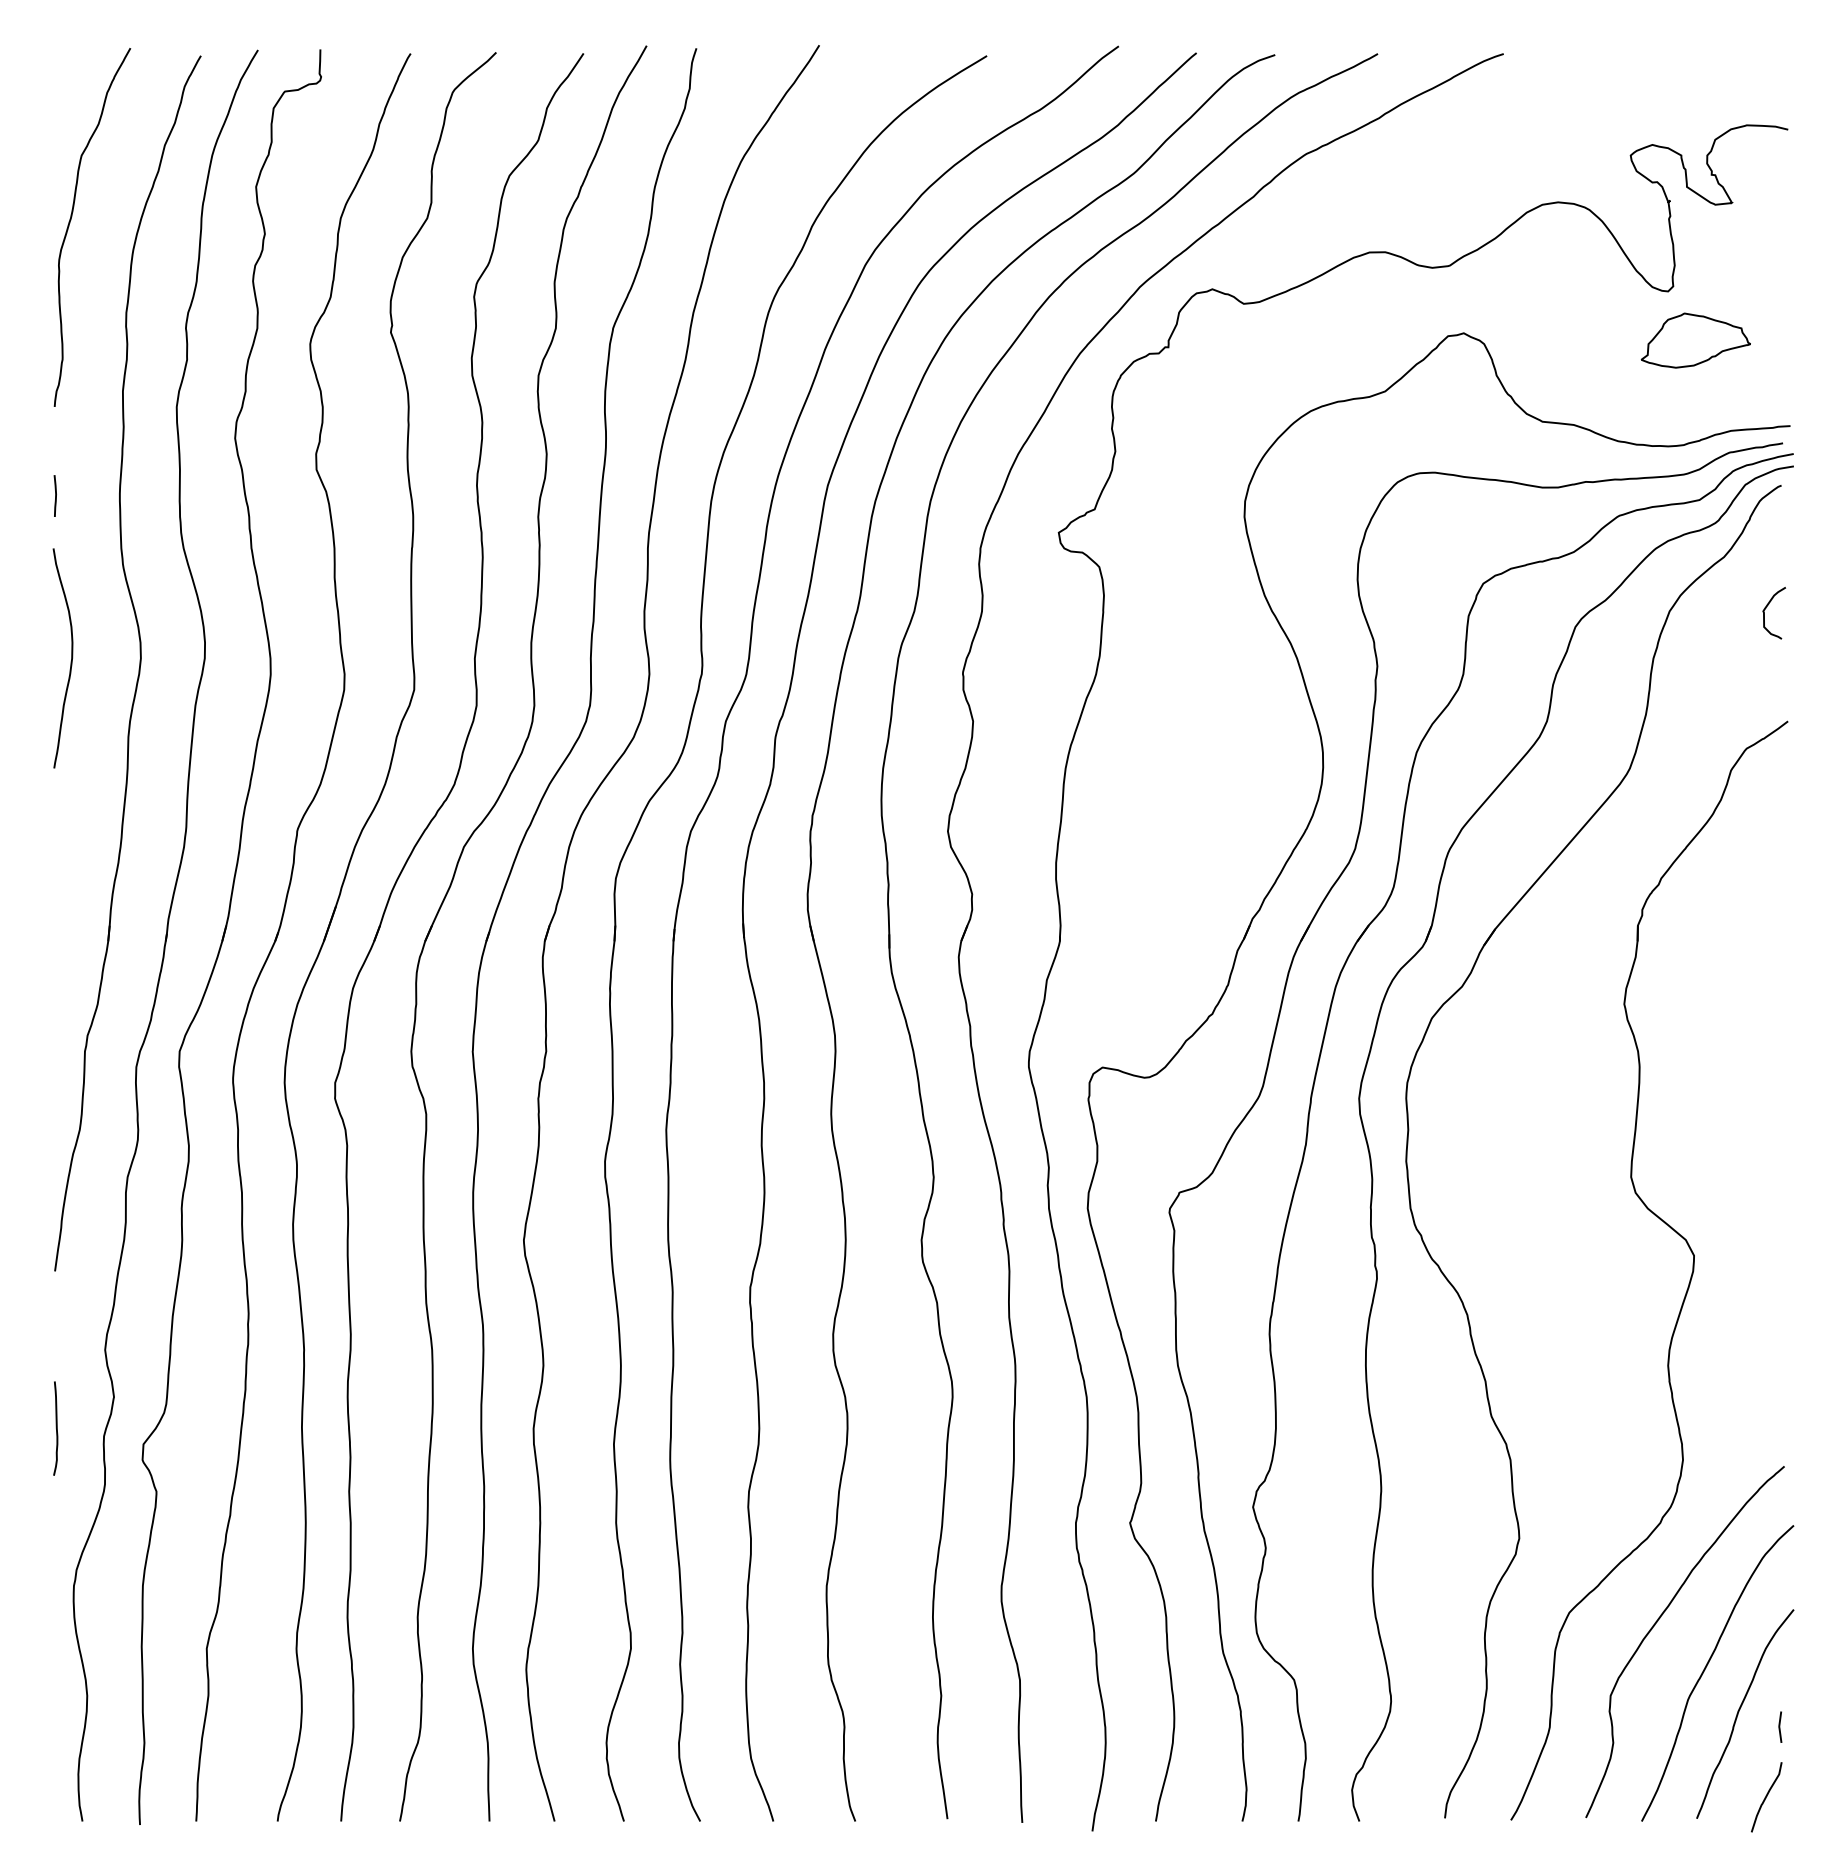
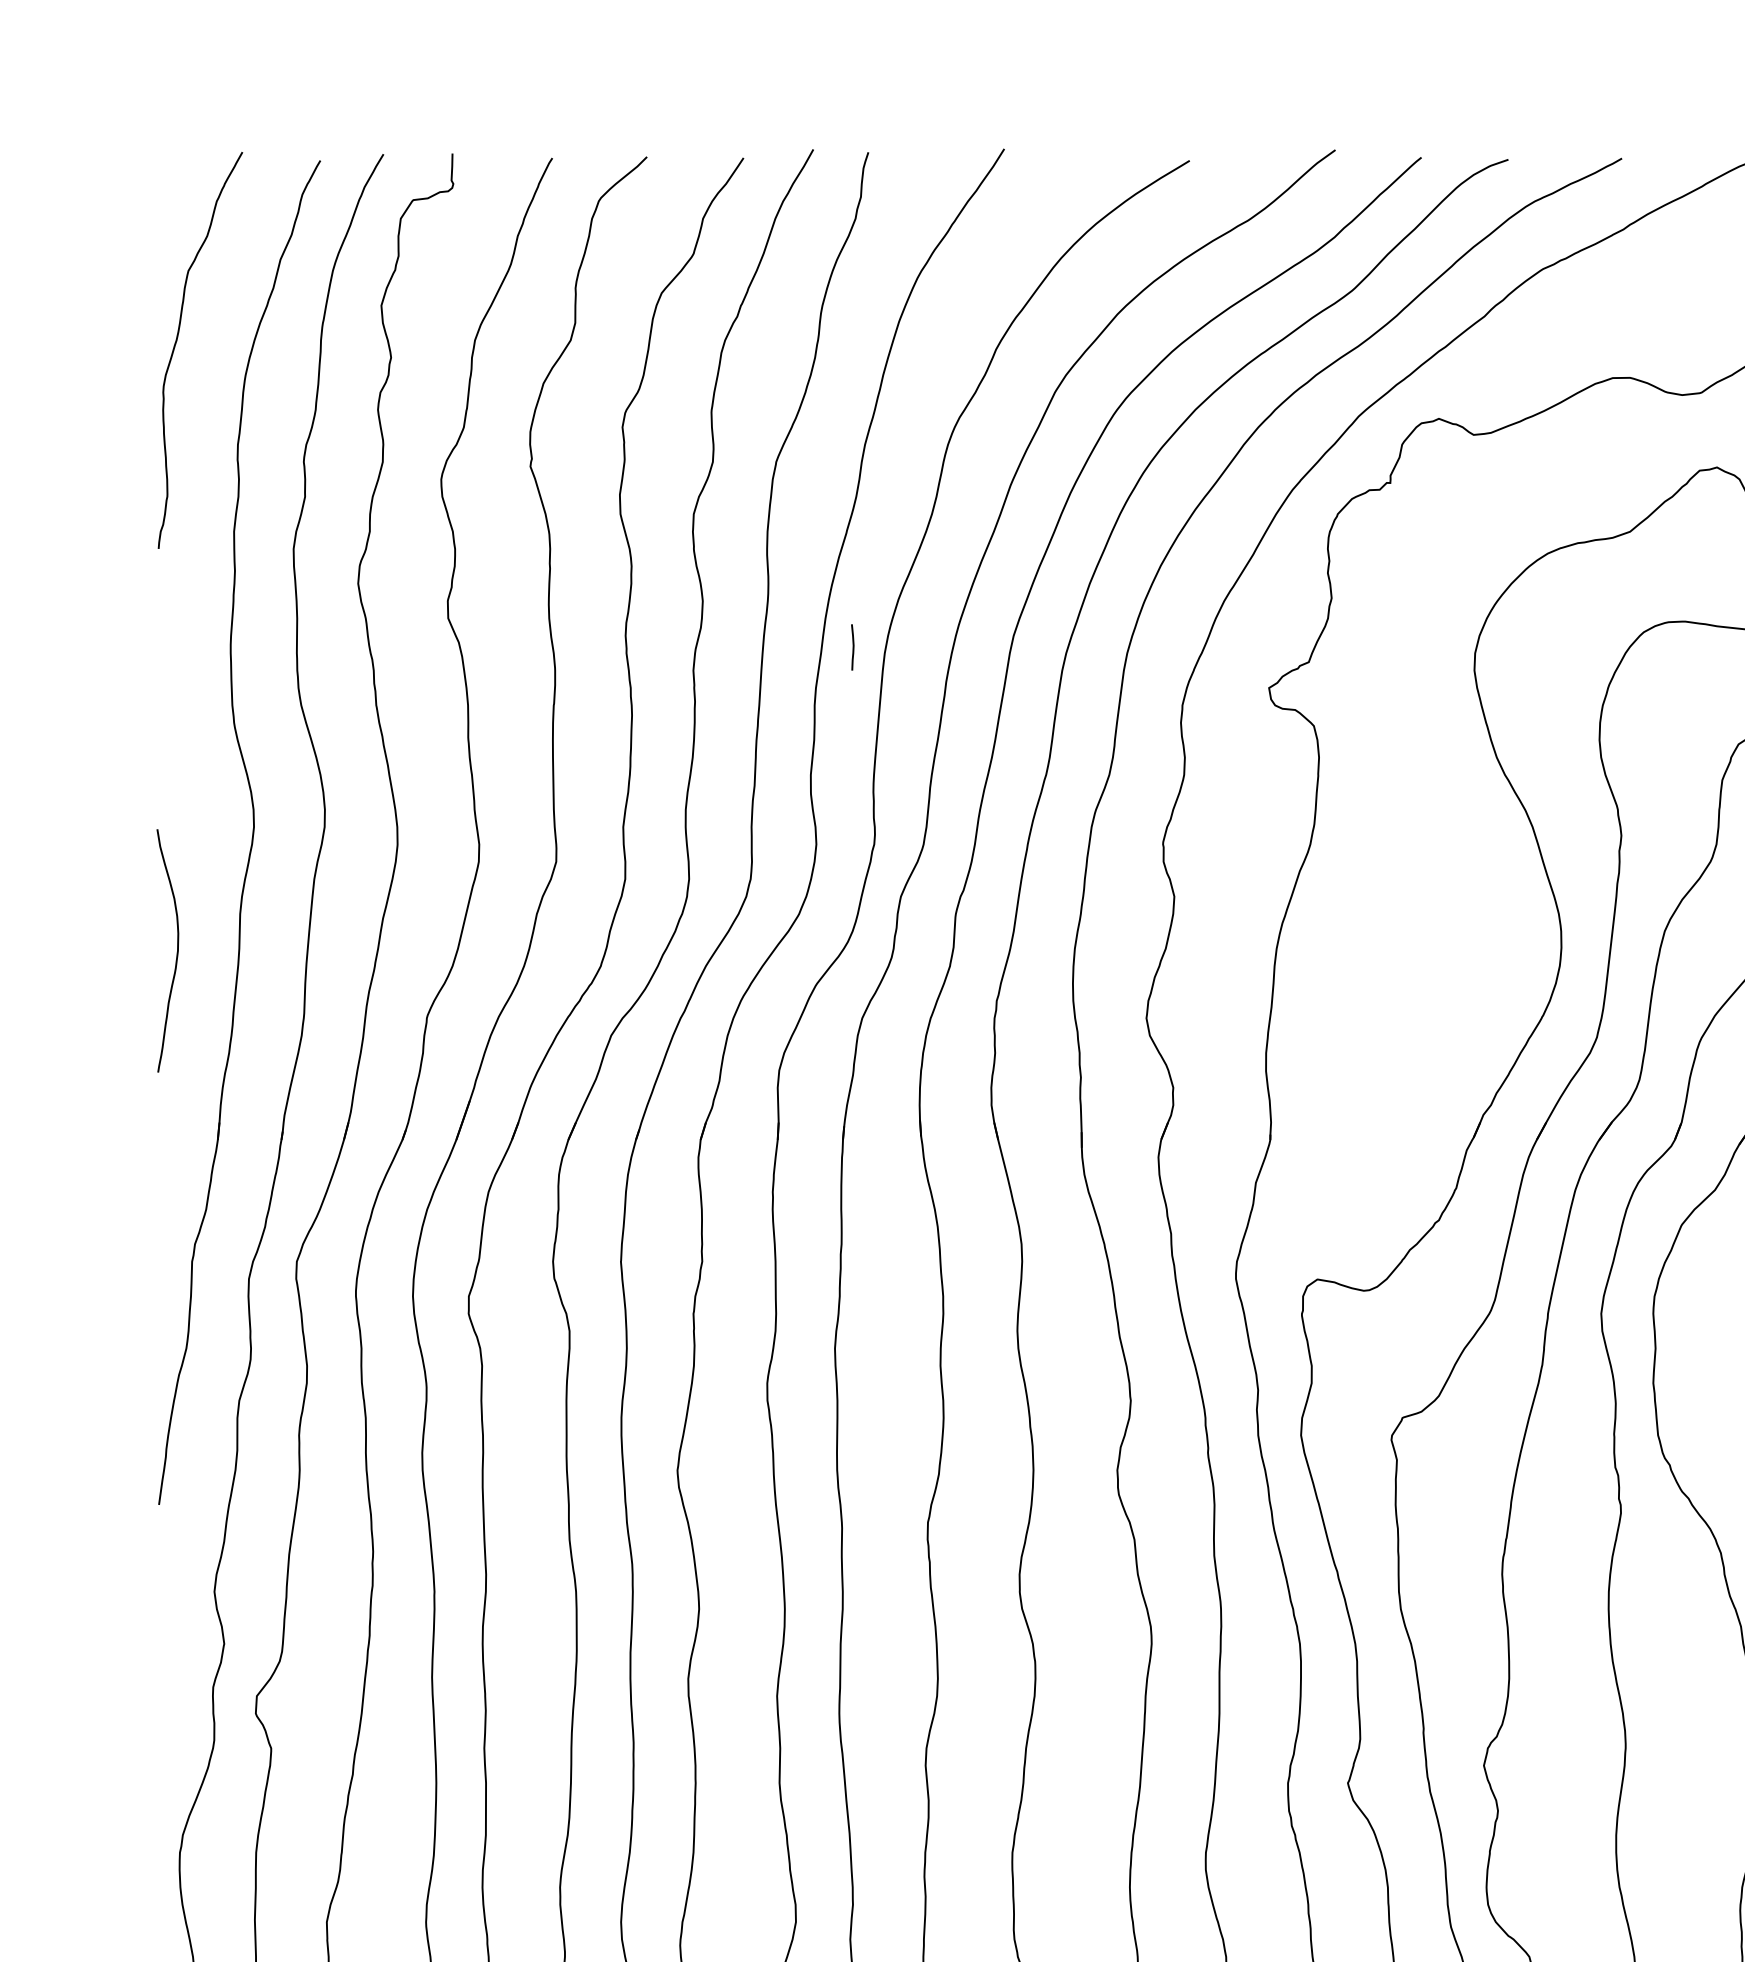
line: (55, 495) -> (852, 646), moved
curve: (70, 661) -> (176, 954), moved
curve: (55, 1427) -> (159, 1677), removed

